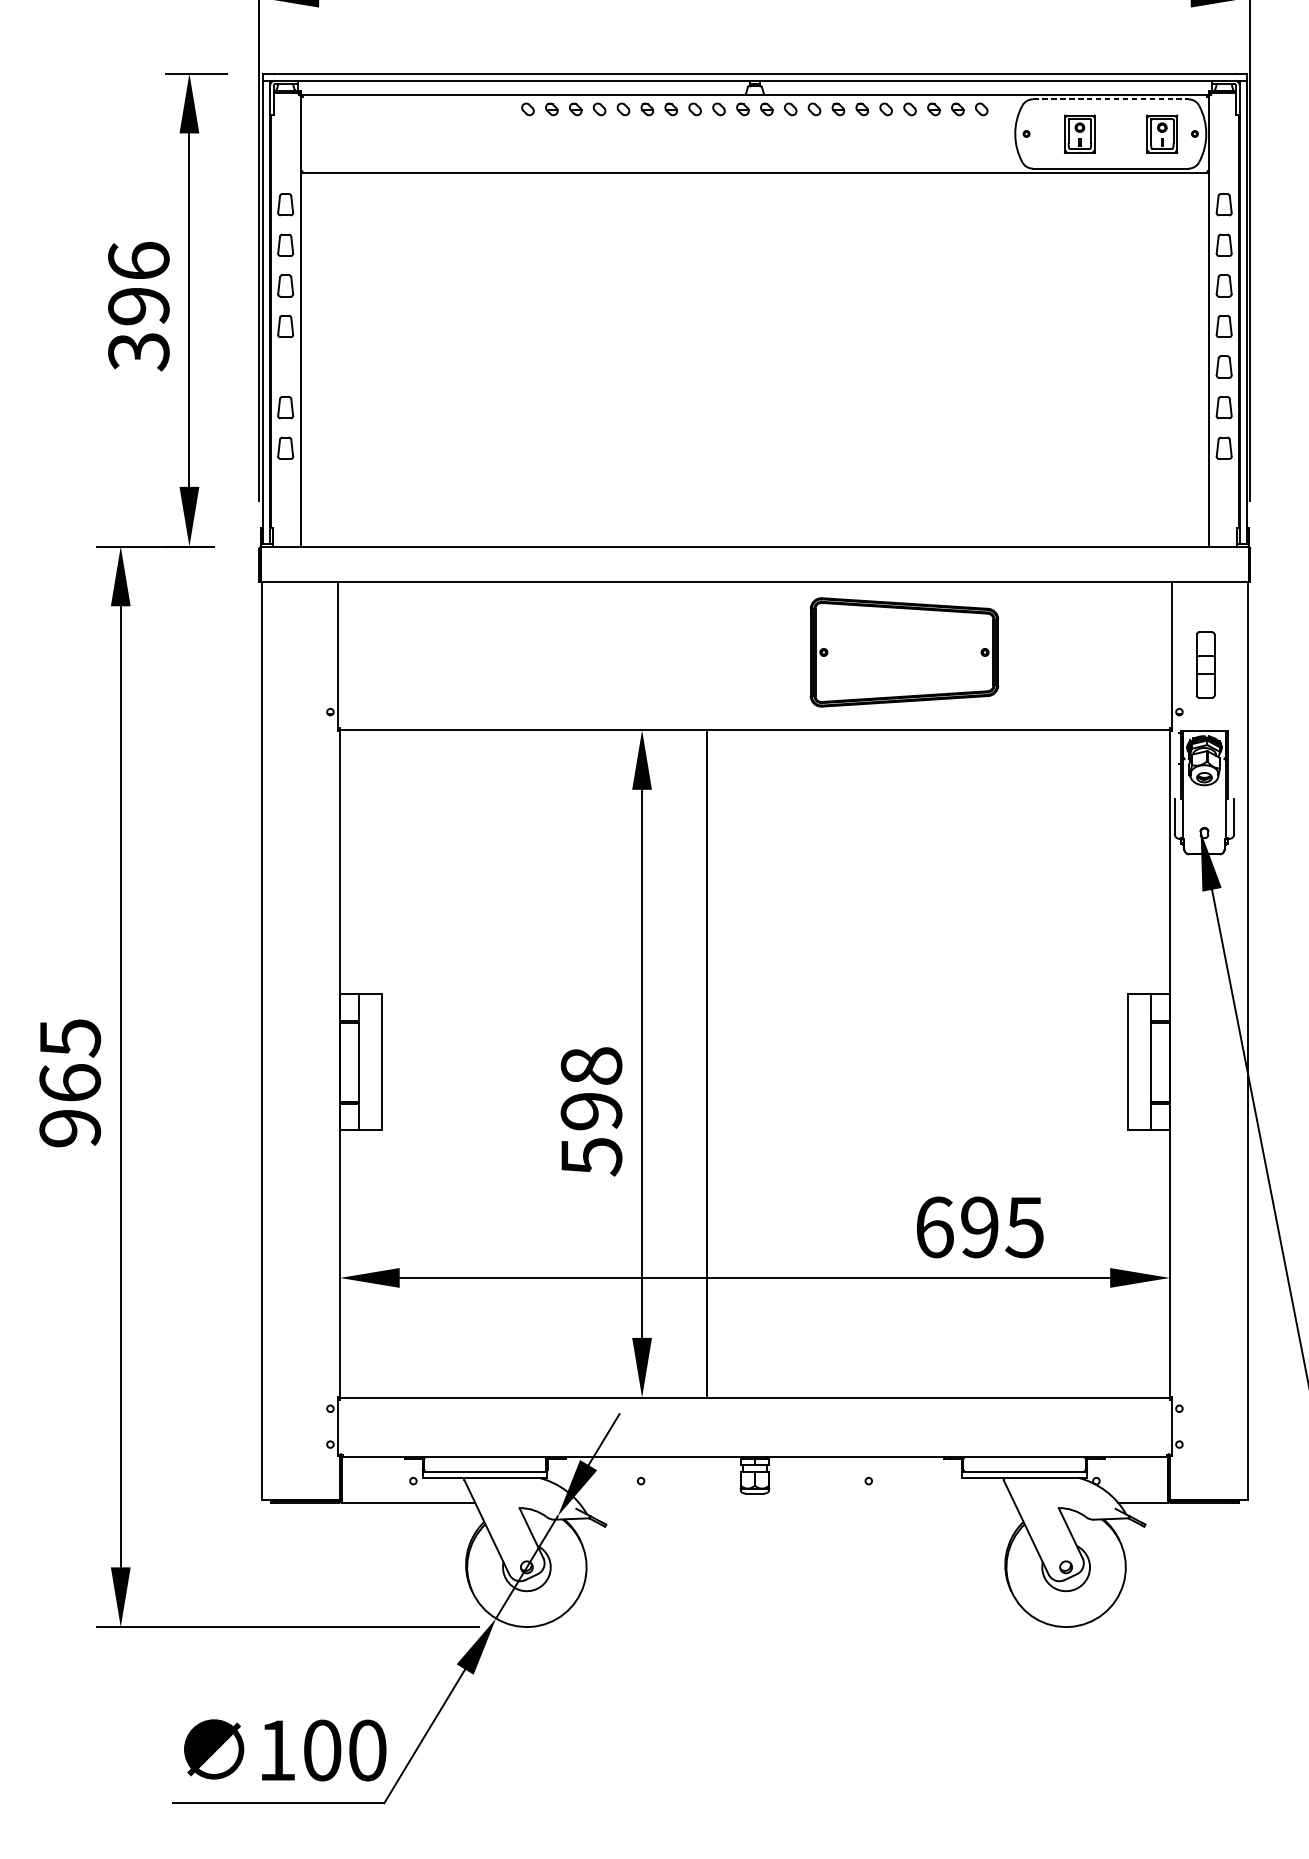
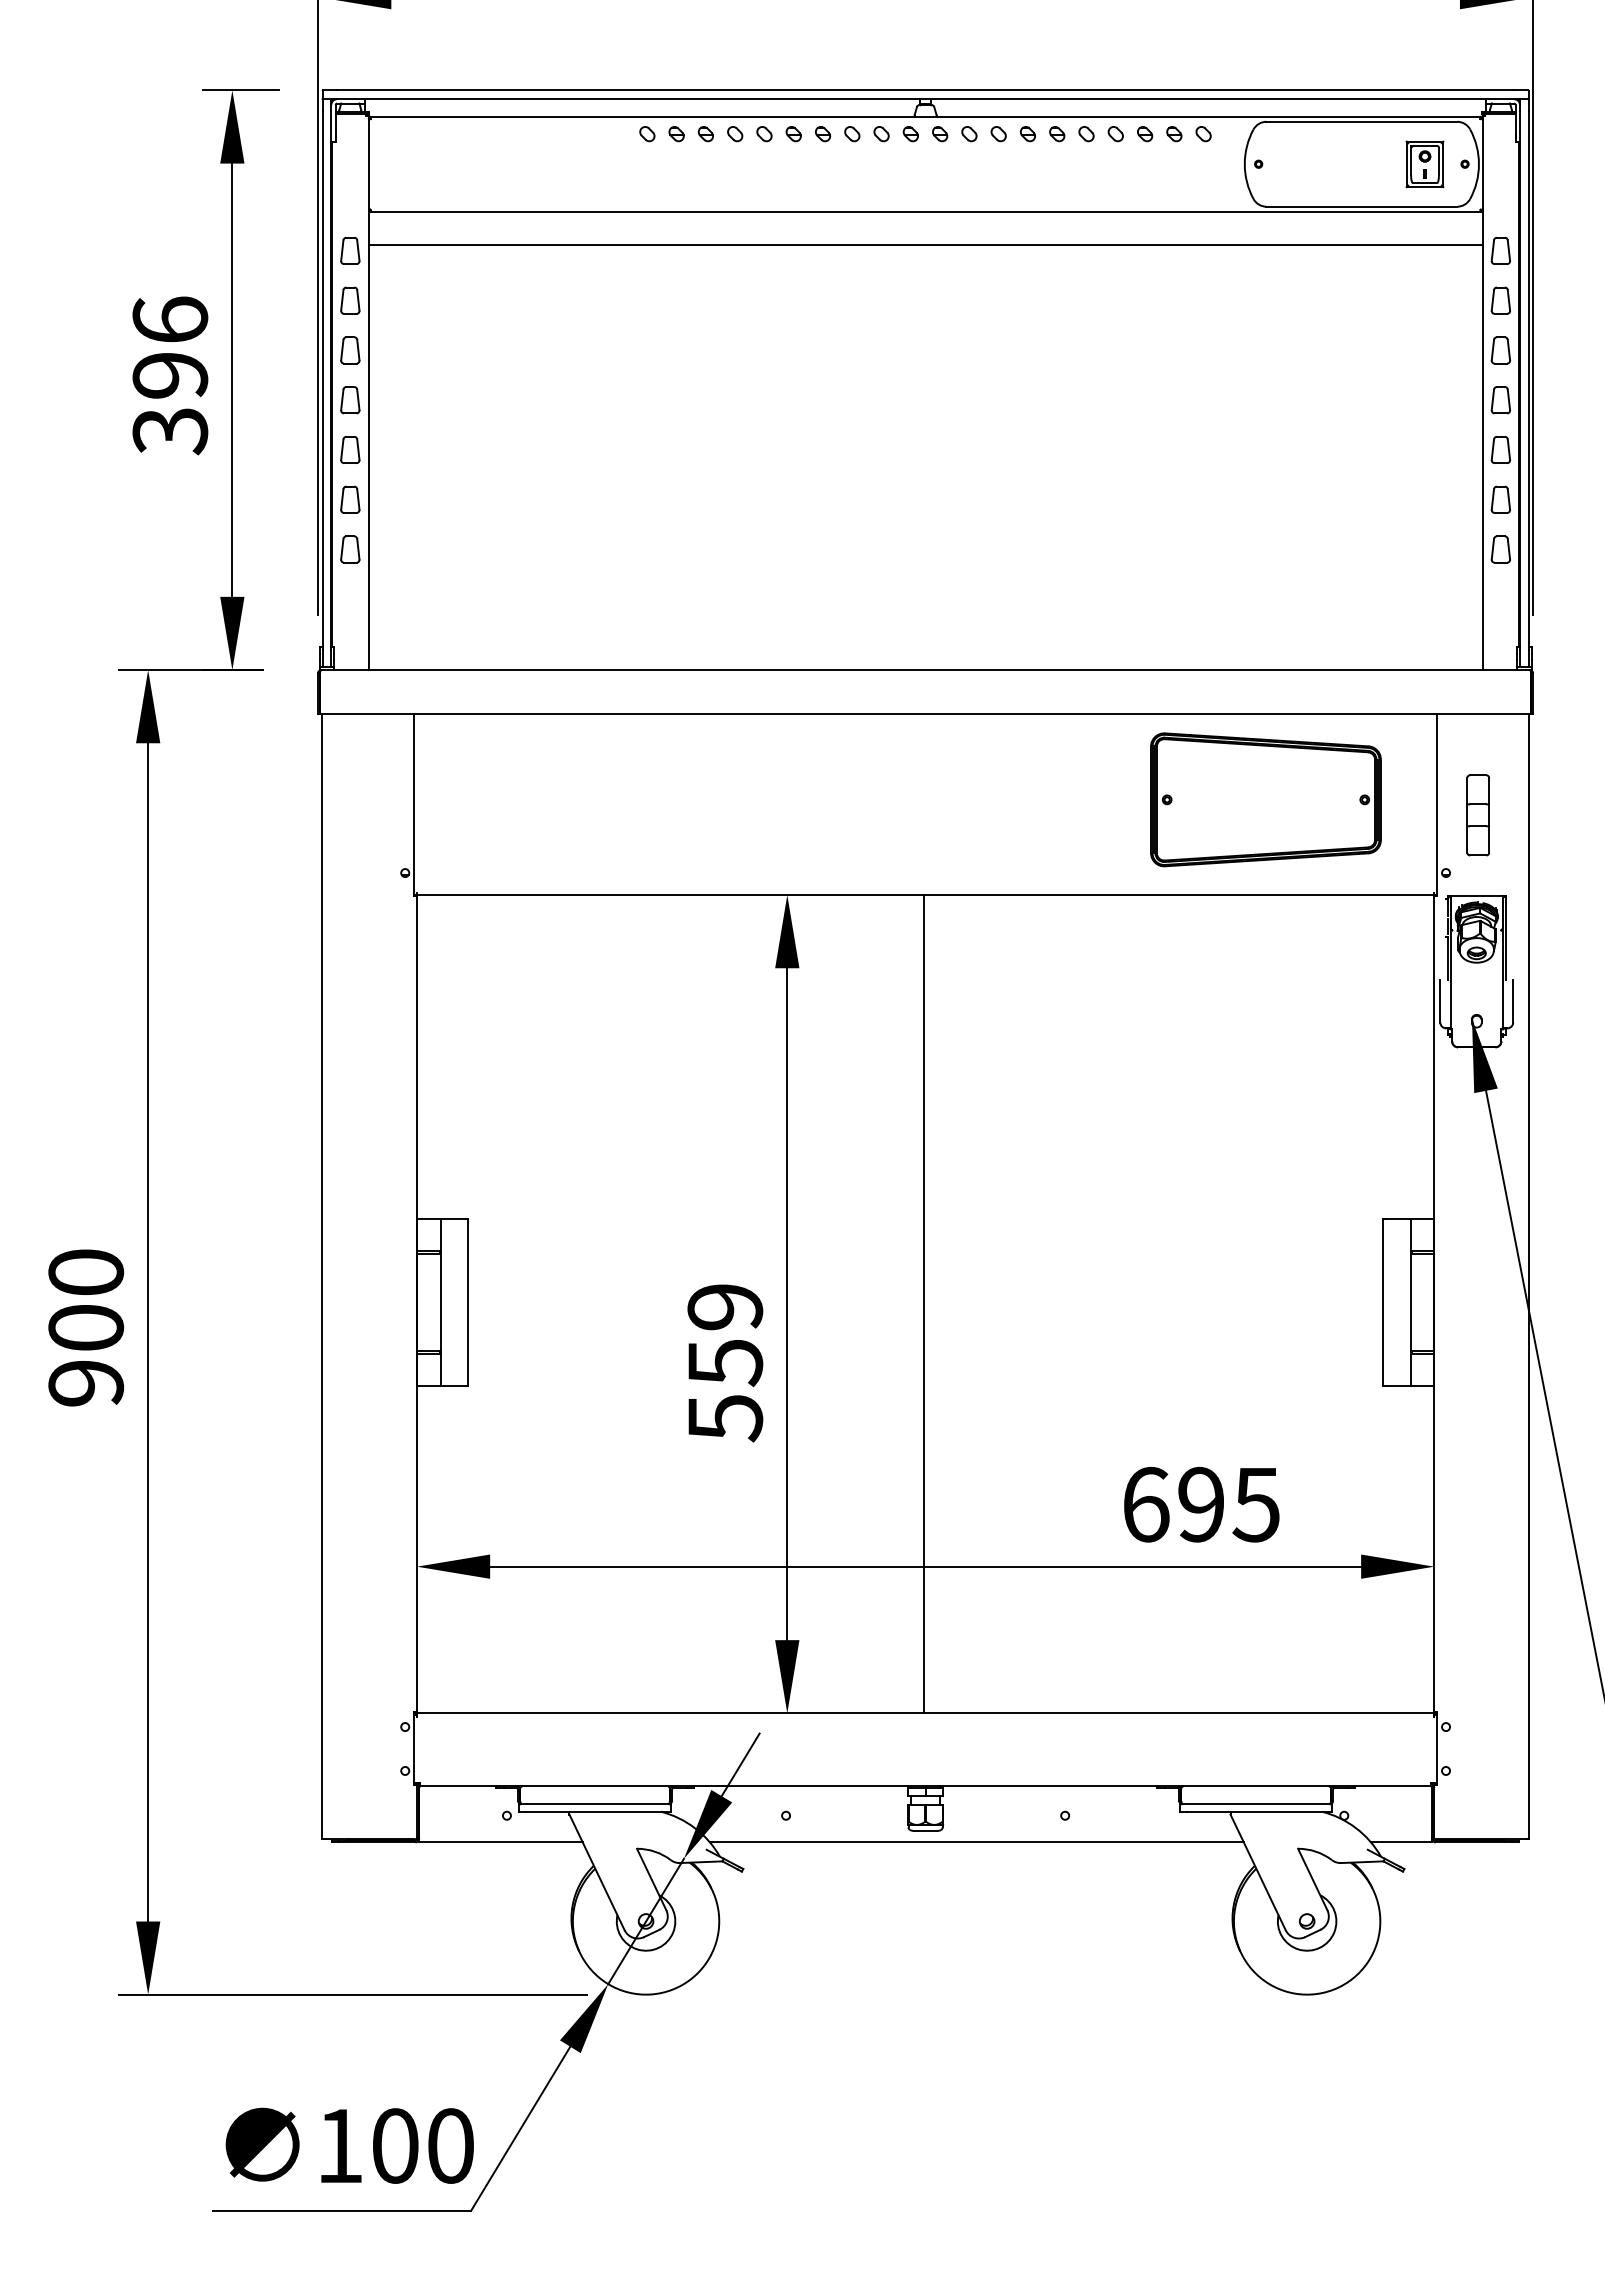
line: (1111, 99) -> (1362, 121), dashed -> solid
part: (1079, 134) -> (1323, 164), removed
line: (754, 200) -> (925, 245), added
part: (285, 366) -> (350, 449), added
part: (904, 652) -> (1265, 799), moved
text: (70, 1060) -> (86, 1299), 965 -> 900
line: (706, 1064) -> (924, 1304), moved
text: (591, 1089) -> (725, 1335), 598 -> 559
line: (796, 1502) -> (976, 1842), added

